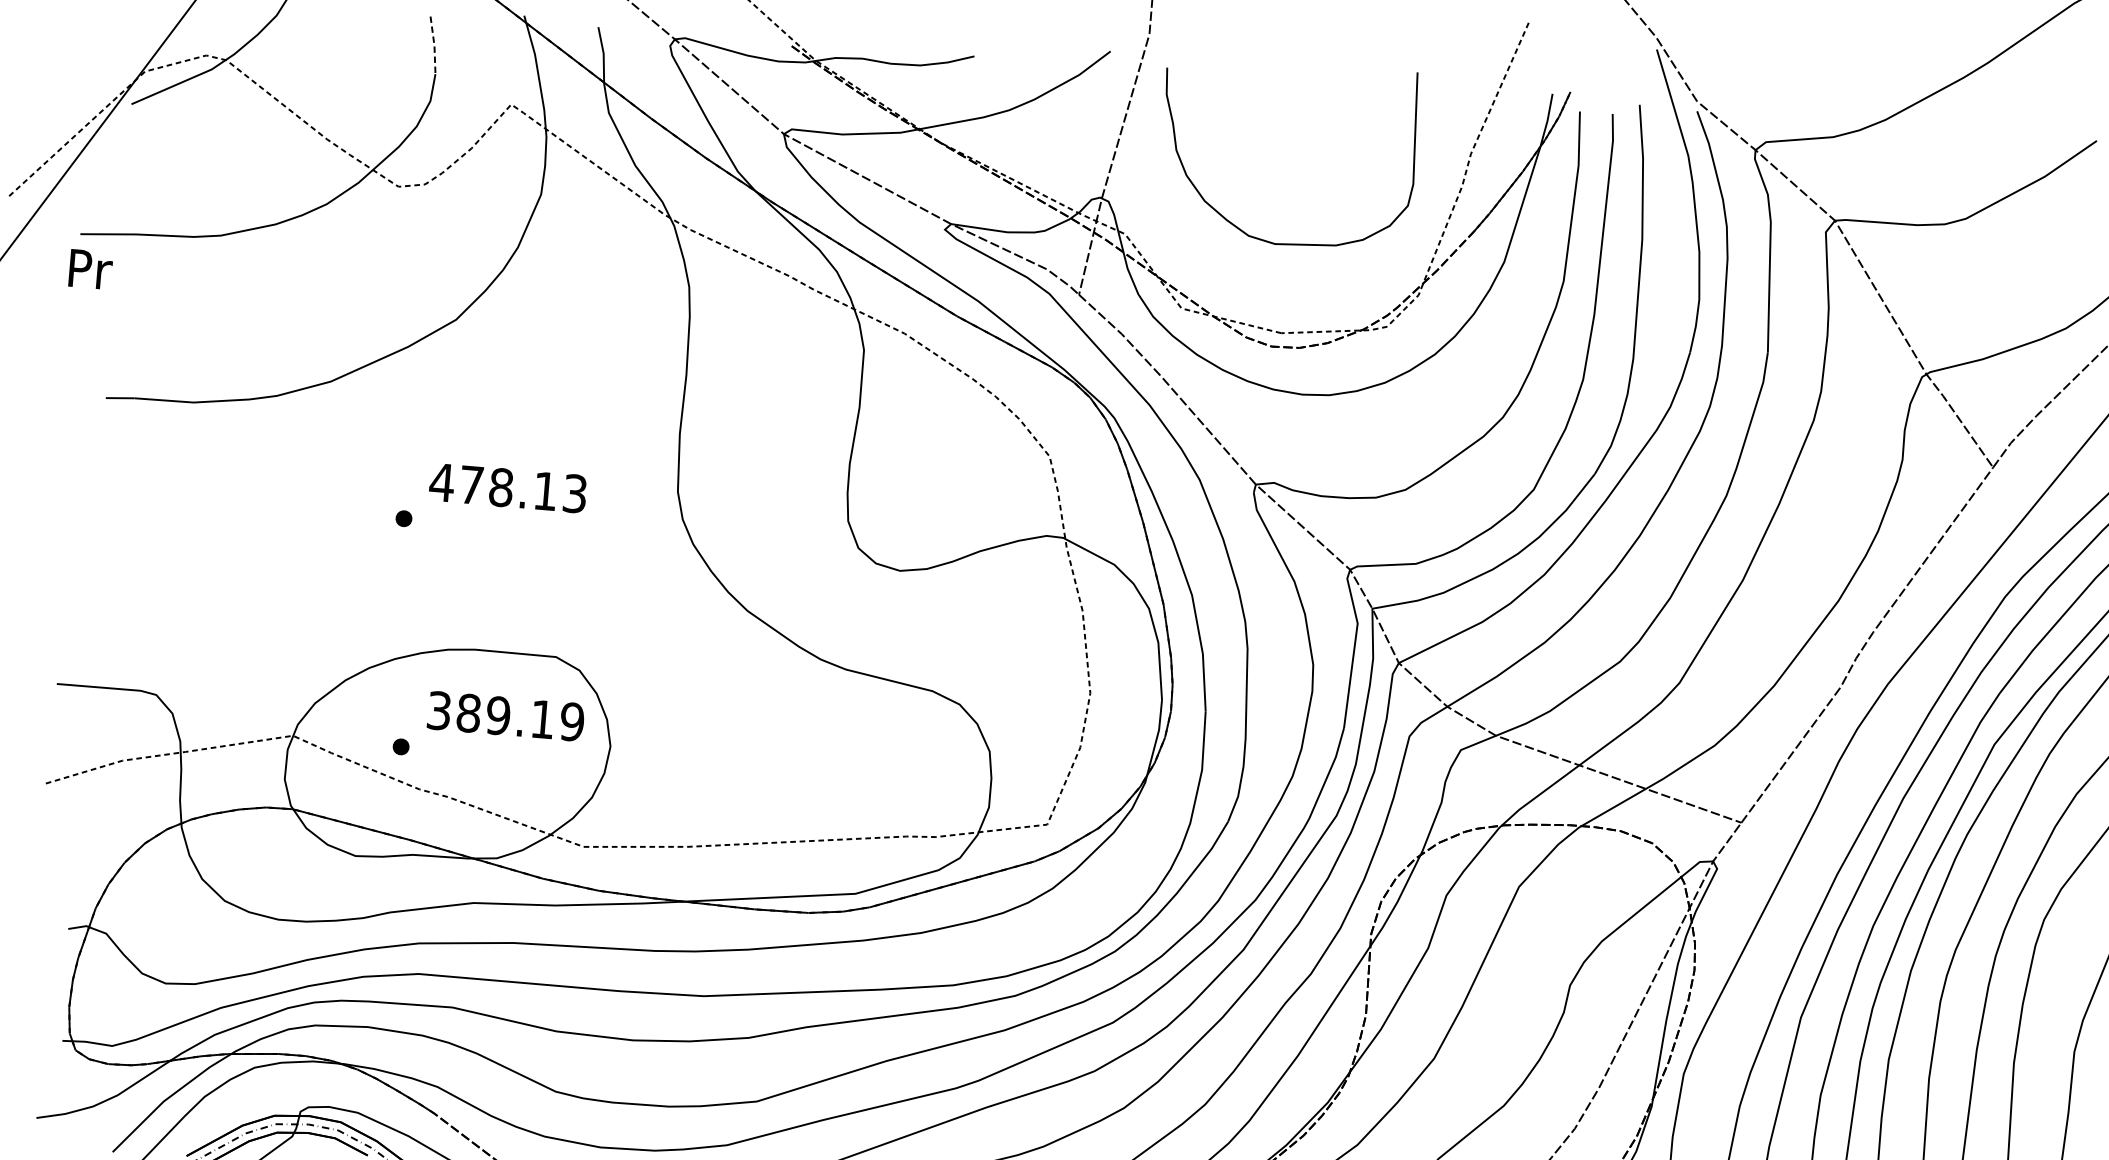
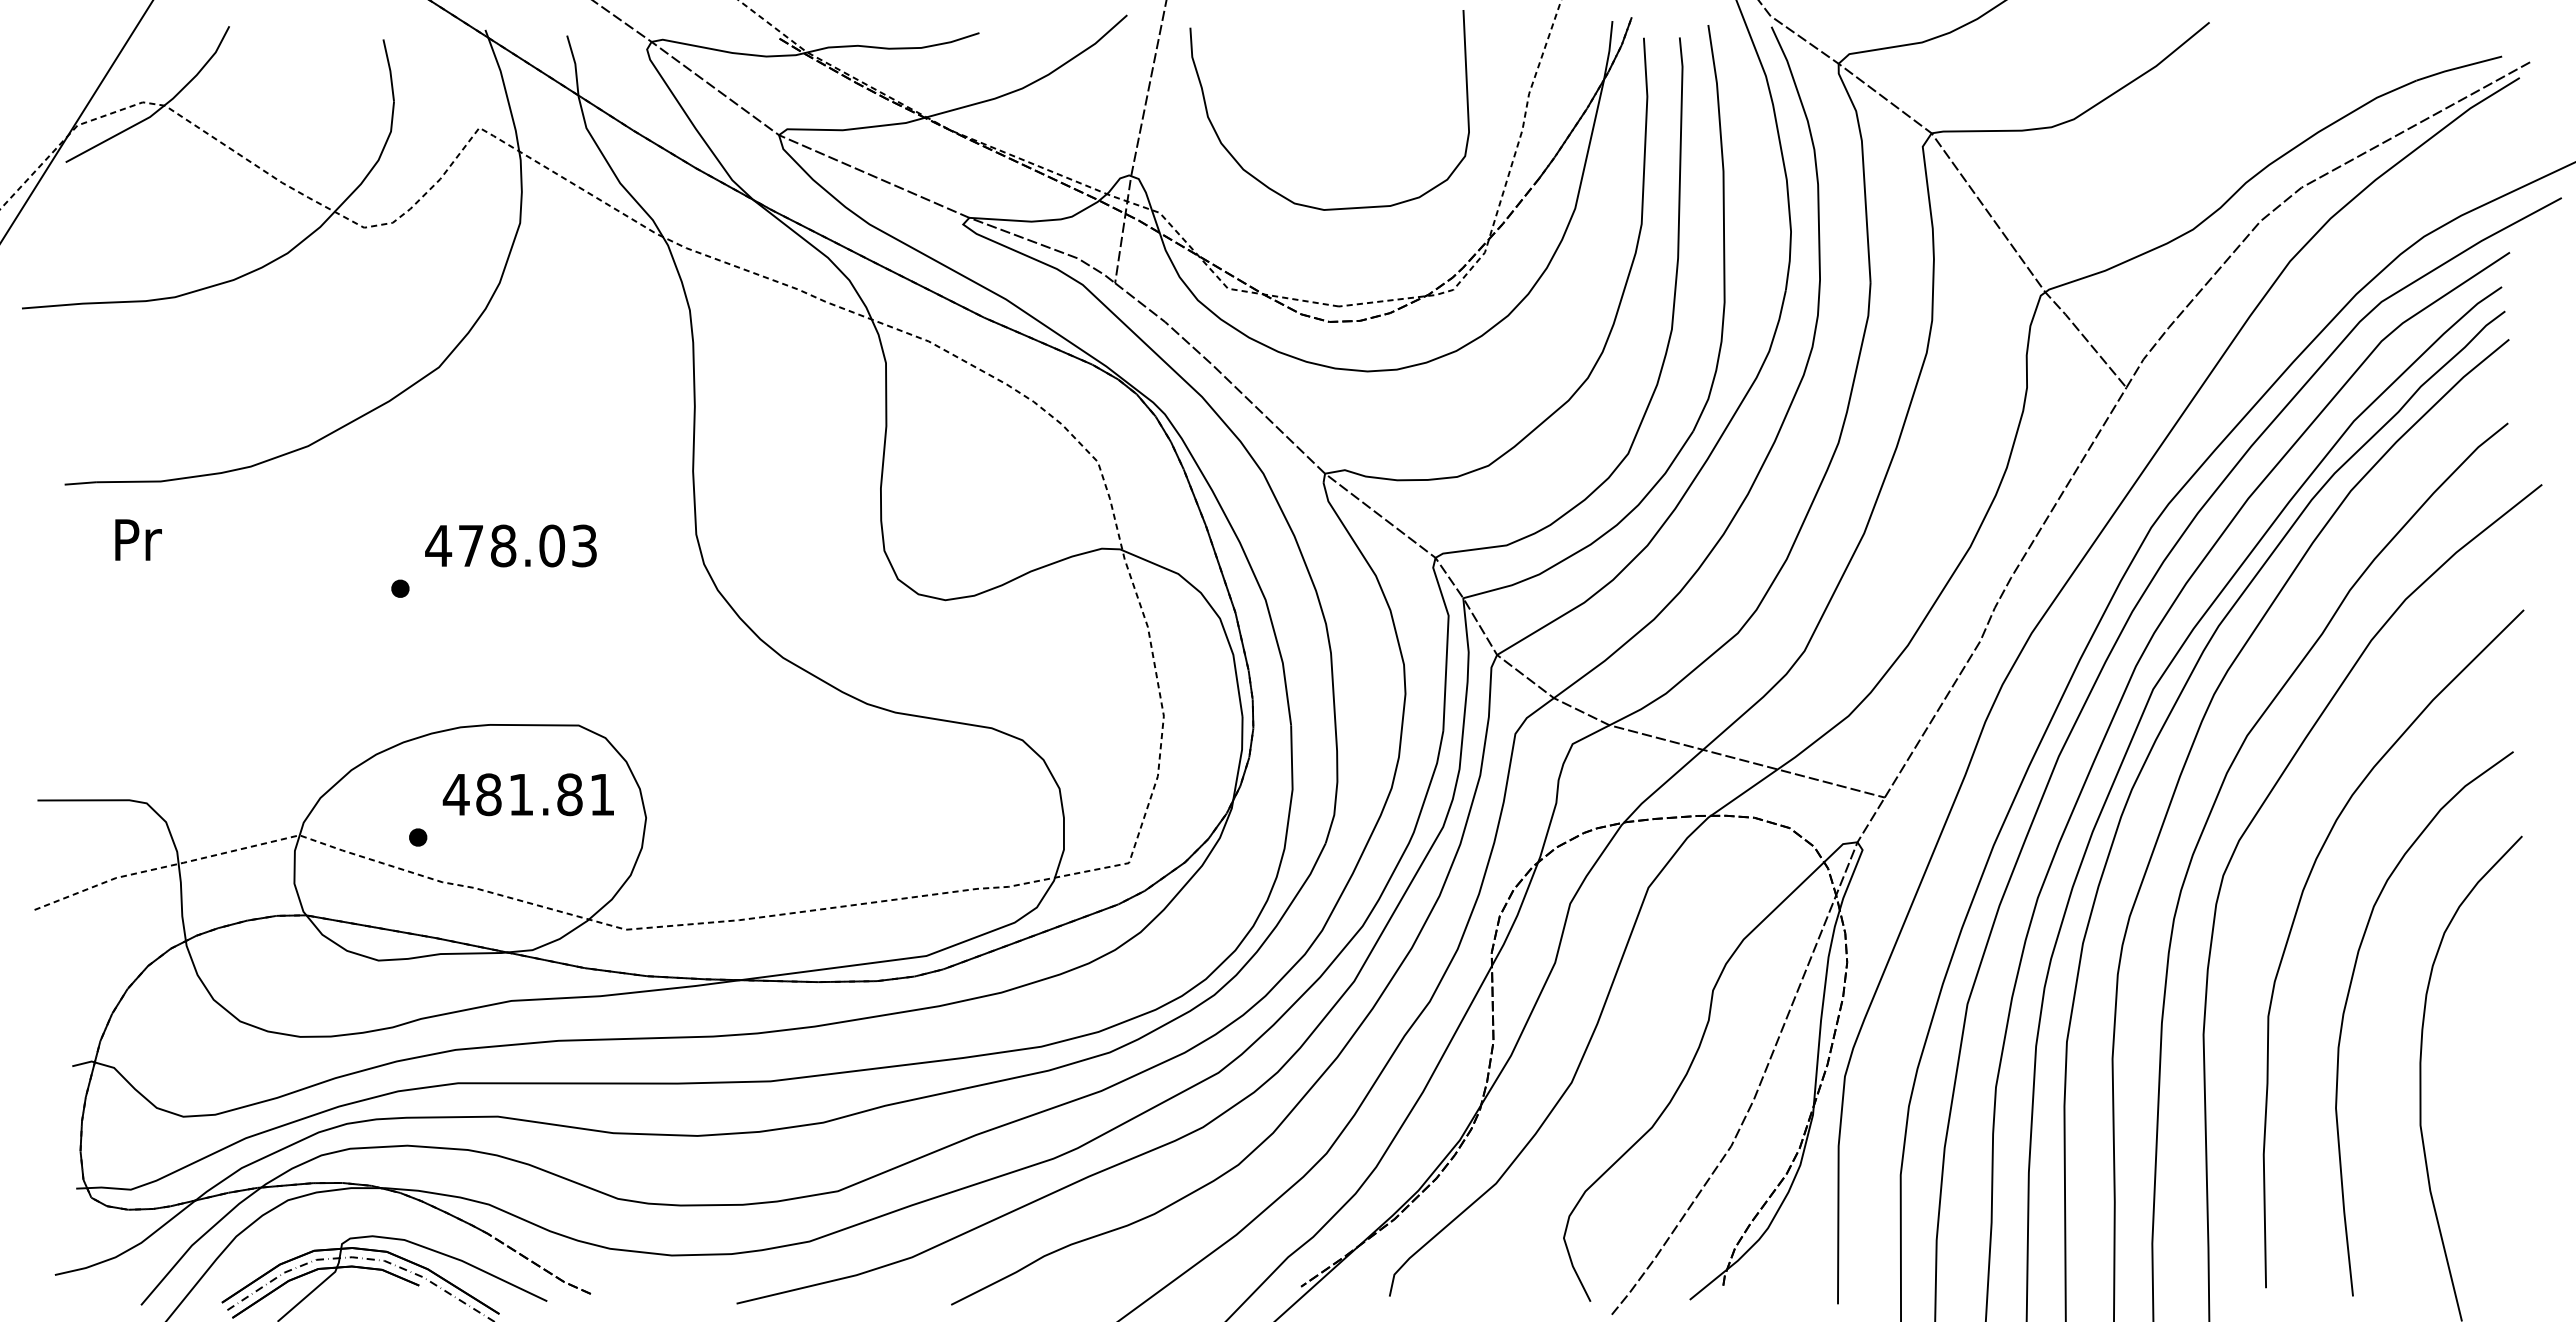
line: (434, 46) -> (390, 71), dashed -> solid
text: (90, 269) -> (138, 539), moved
text: (545, 490) -> (551, 545), 478.13 -> 478.03
text: (505, 716) -> (528, 794), 389.19 -> 481.81

